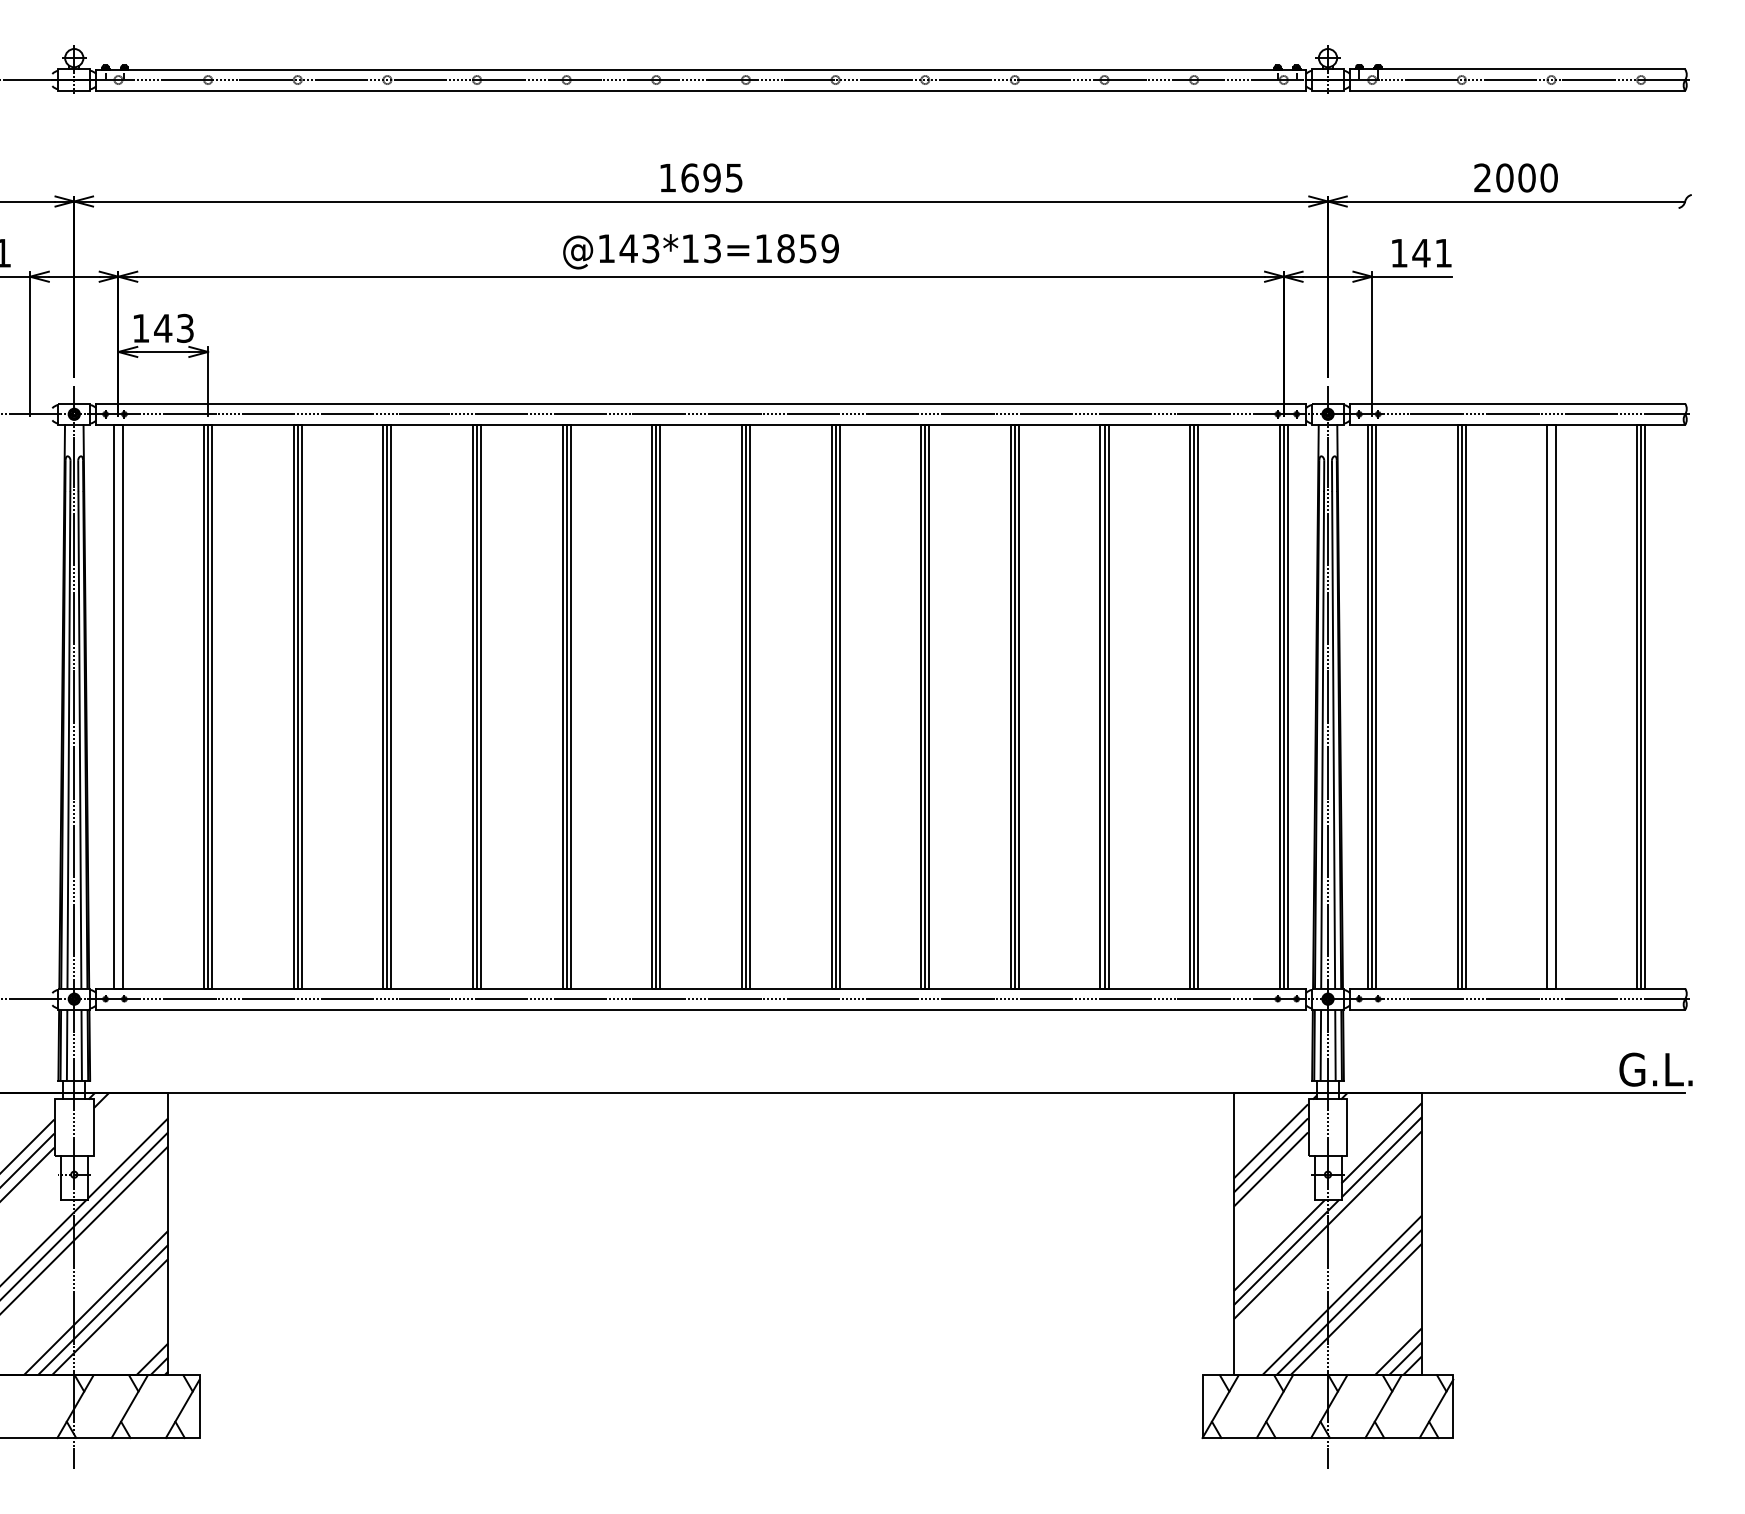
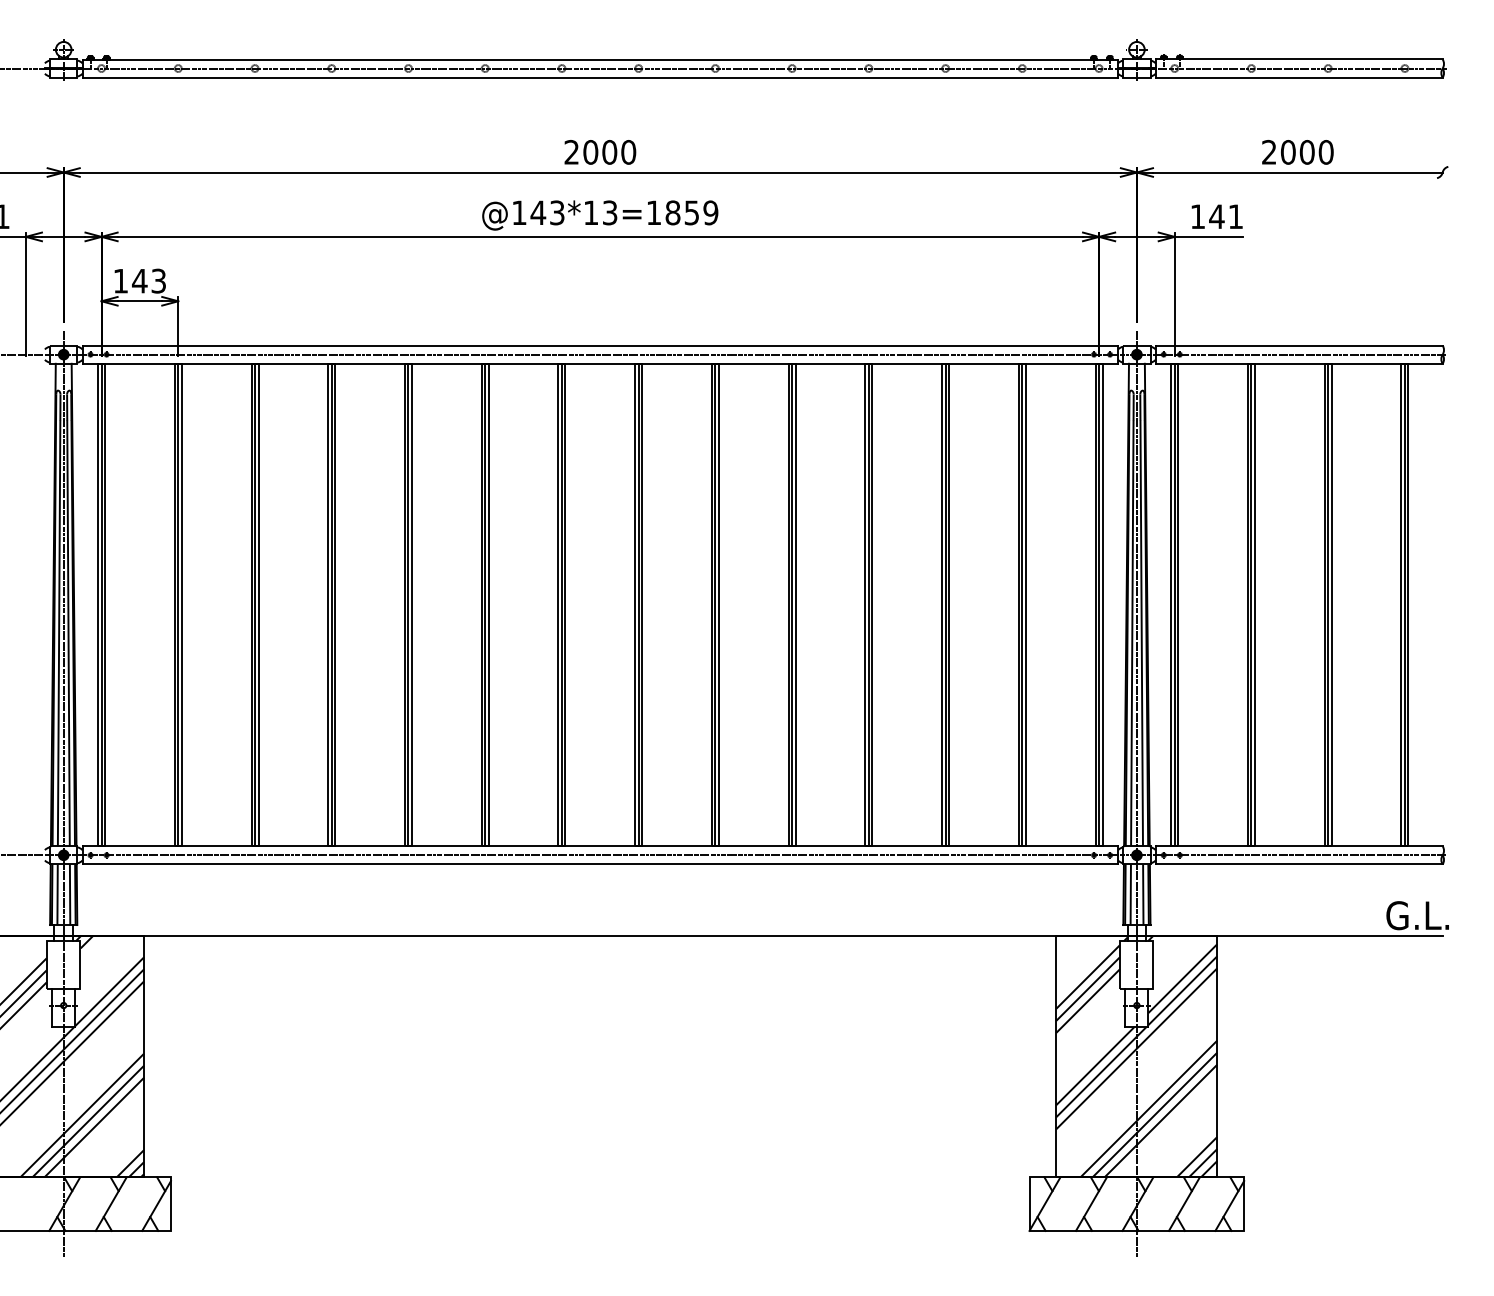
text: (701, 177) -> (600, 151), 1695 -> 2000
line: (118, 706) -> (101, 604), added
line: (1551, 706) -> (1328, 604), added

